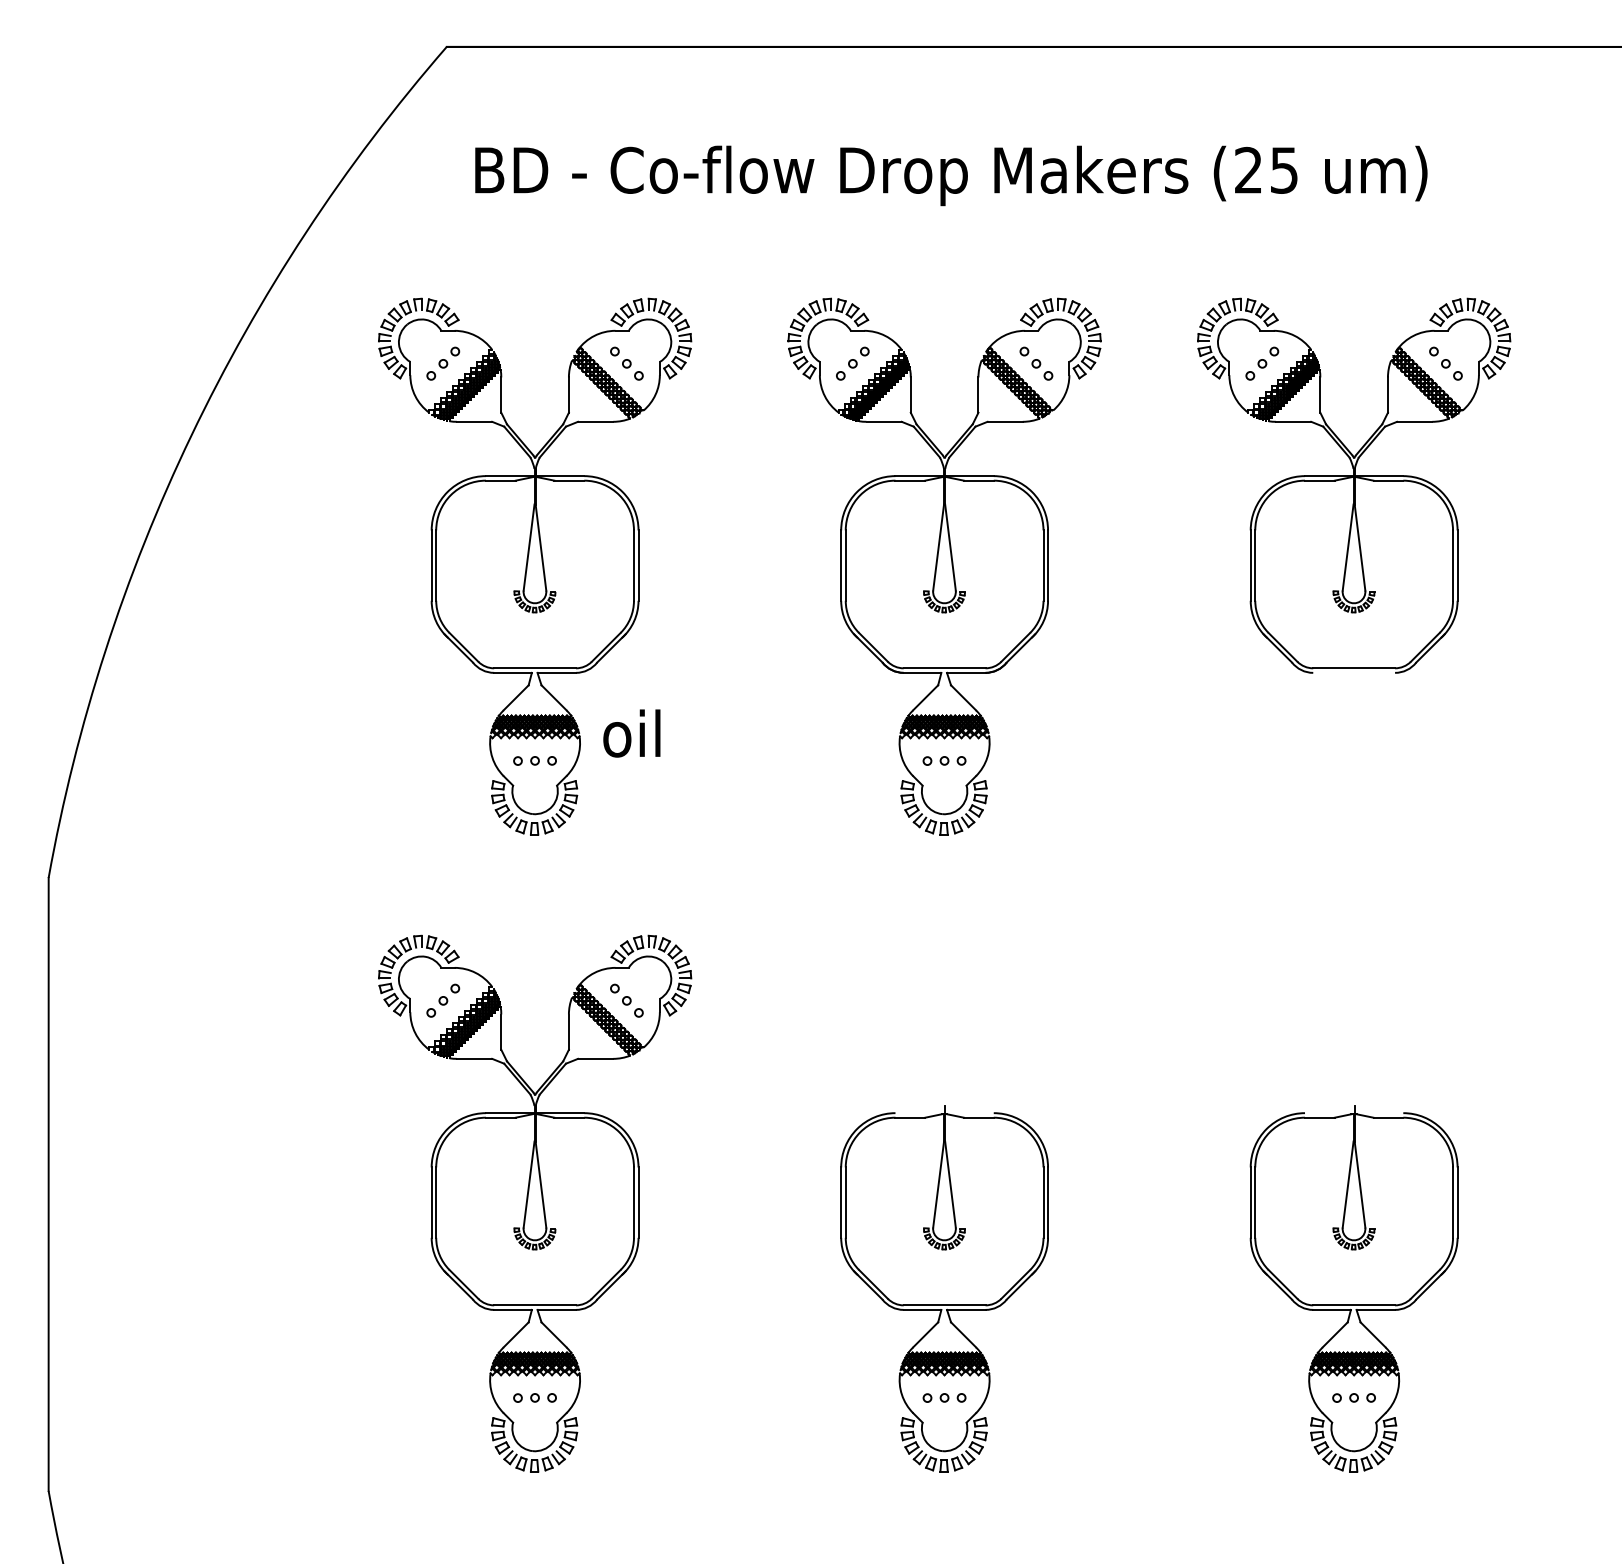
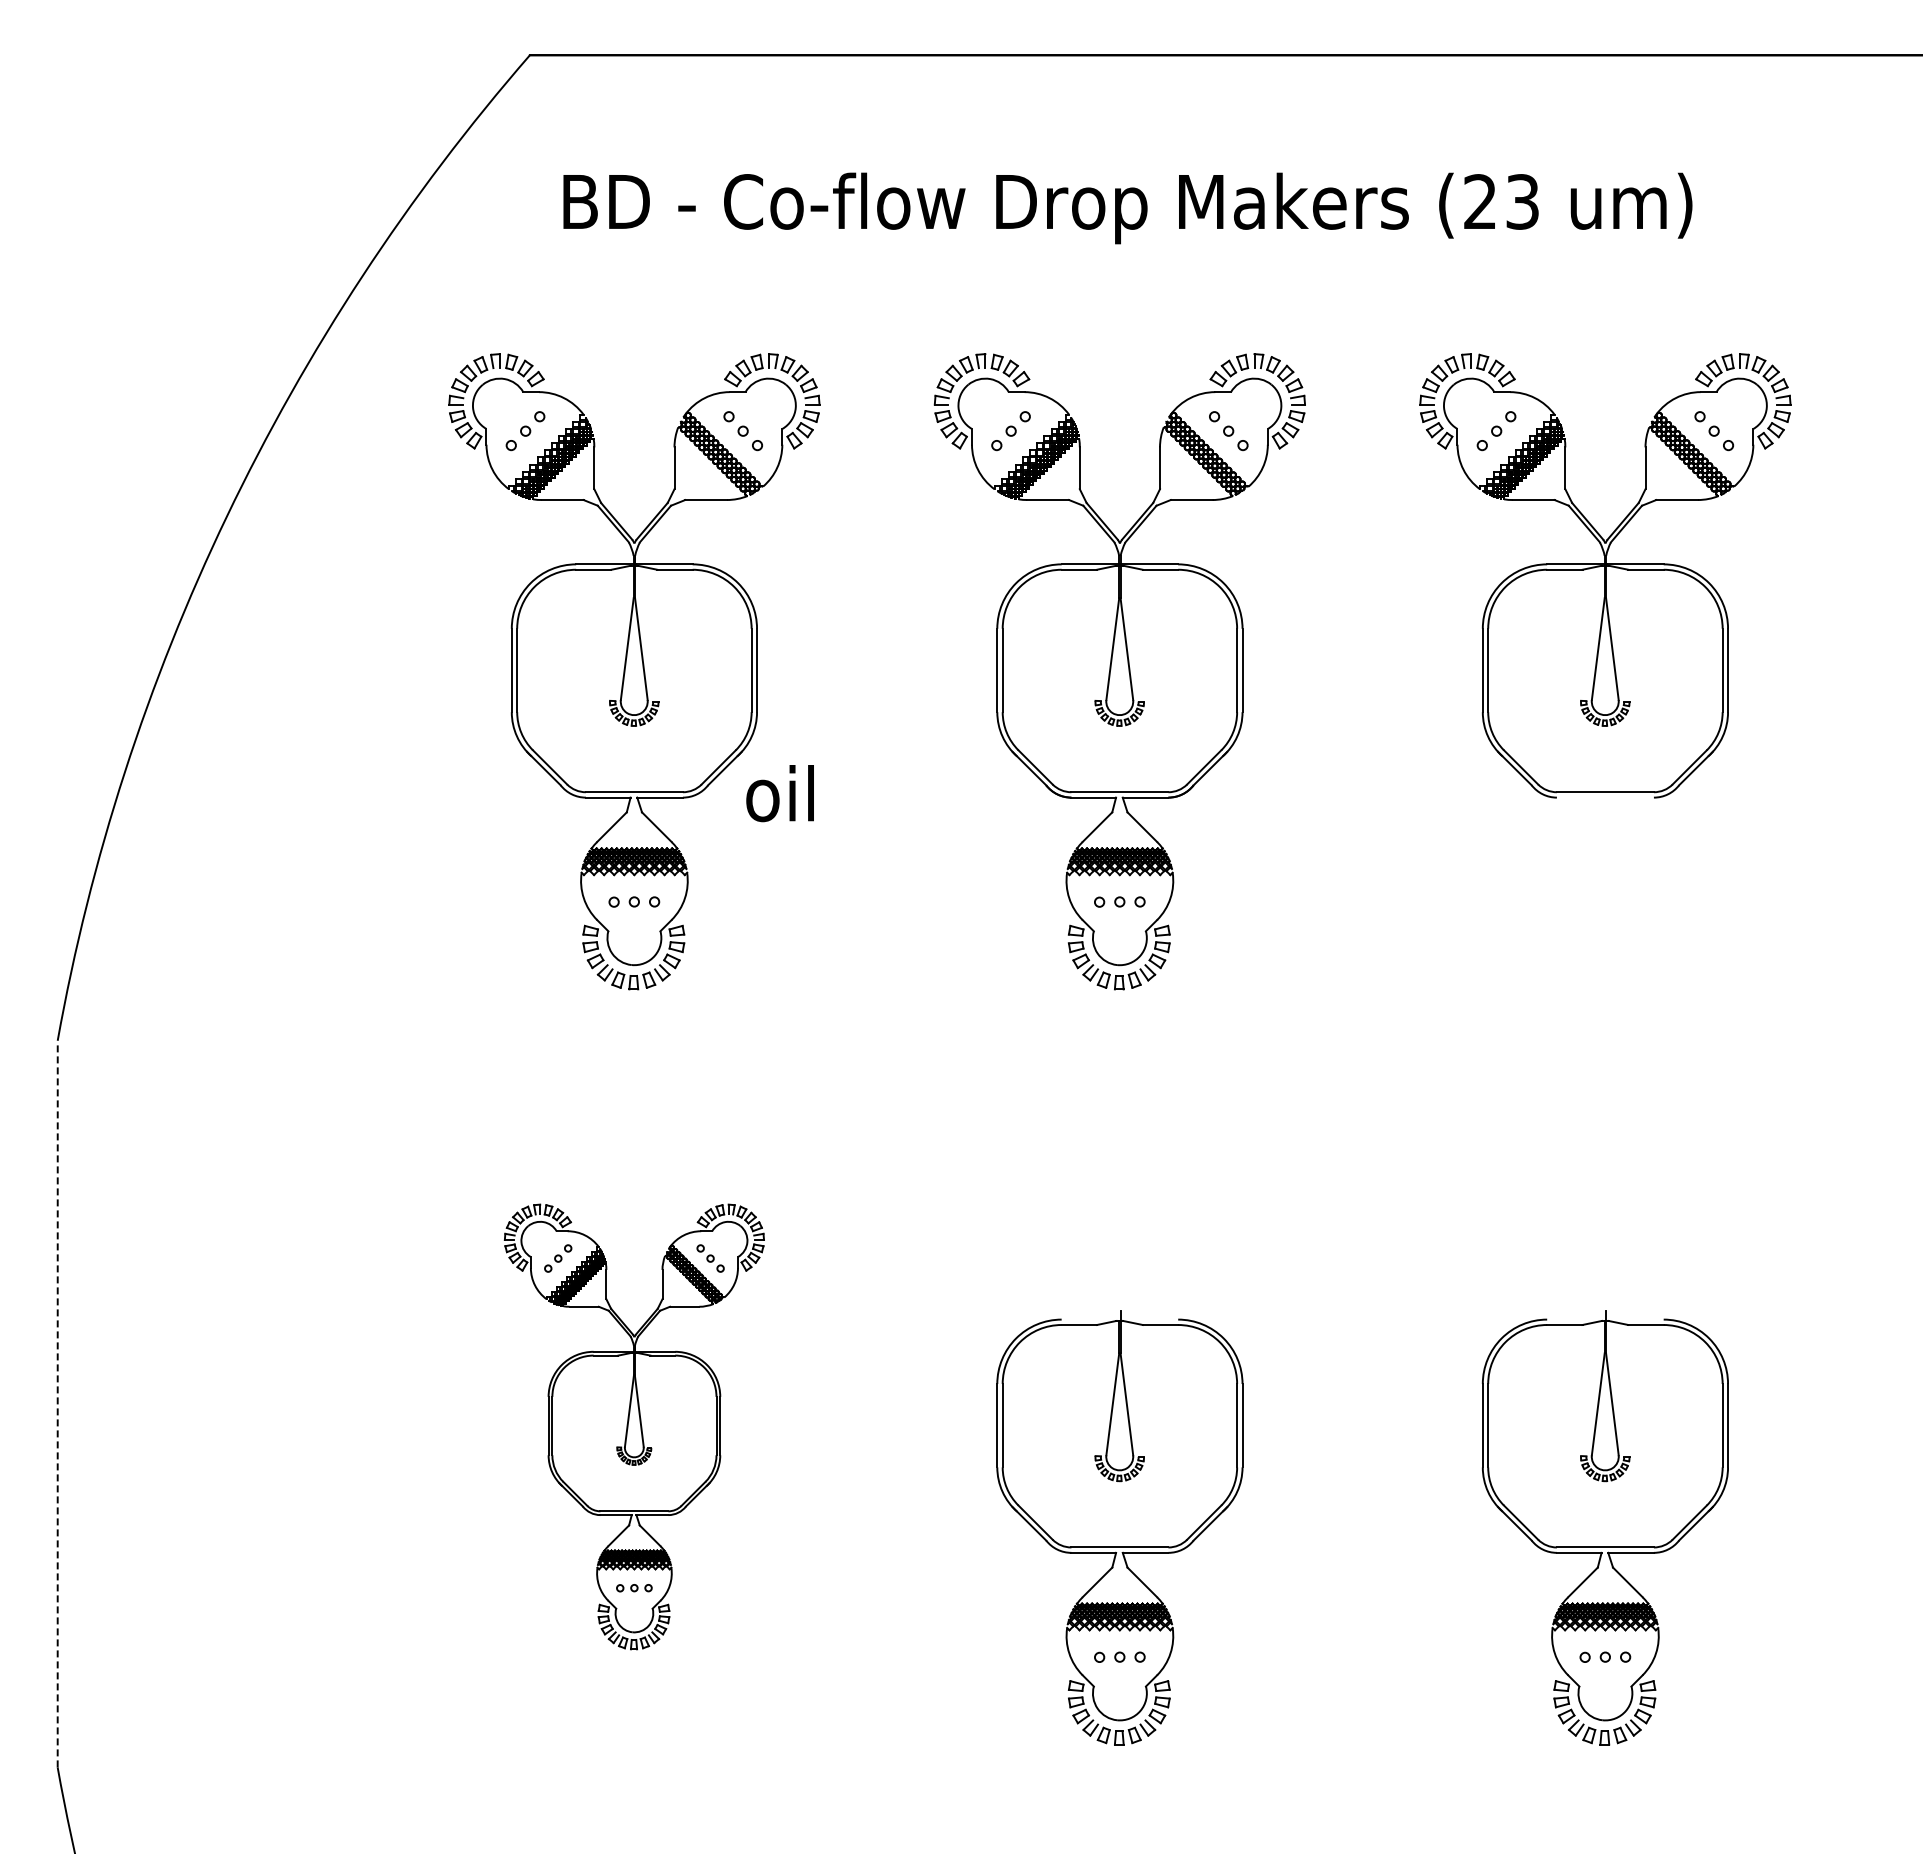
text: (1284, 170) -> (1522, 201), (25 -> (23
text: (631, 733) -> (779, 793), moved
line: (48, 1183) -> (57, 1403), solid -> dashed
part: (535, 1203) -> (634, 1426), size x0.7

